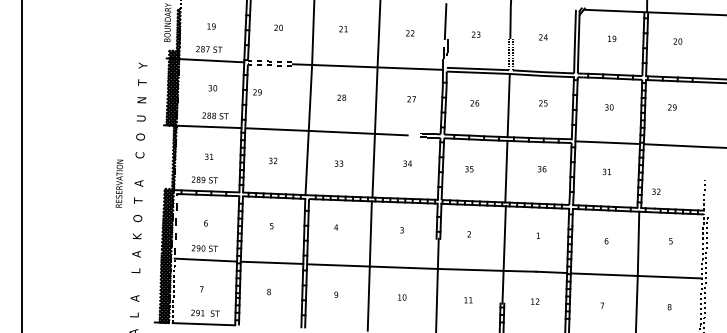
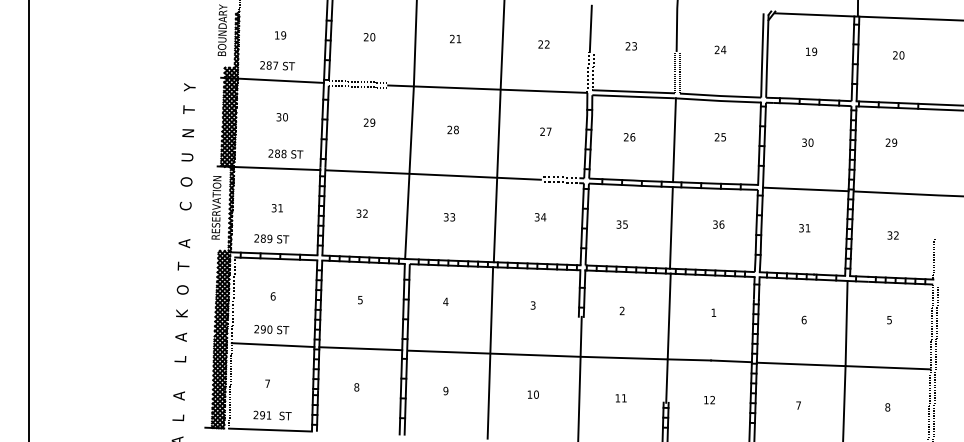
text: (257, 92) -> (369, 122), moved
text: (119, 183) -> (216, 207), moved
text: (655, 191) -> (892, 235), moved

